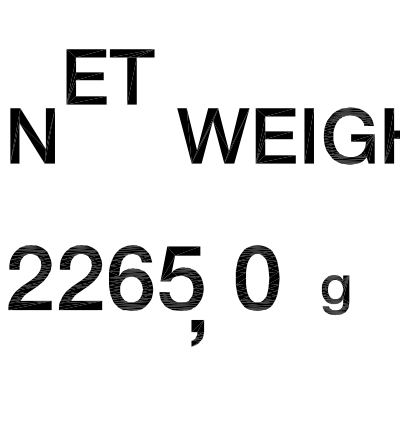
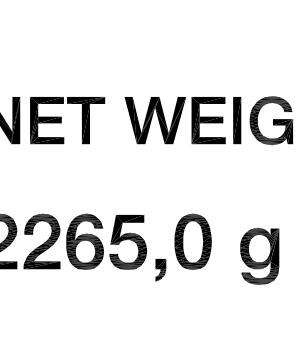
part: (103, 76) -> (61, 120), moved
part: (335, 294) -> (259, 255), size x1.67
part: (197, 333) -> (160, 270), moved

